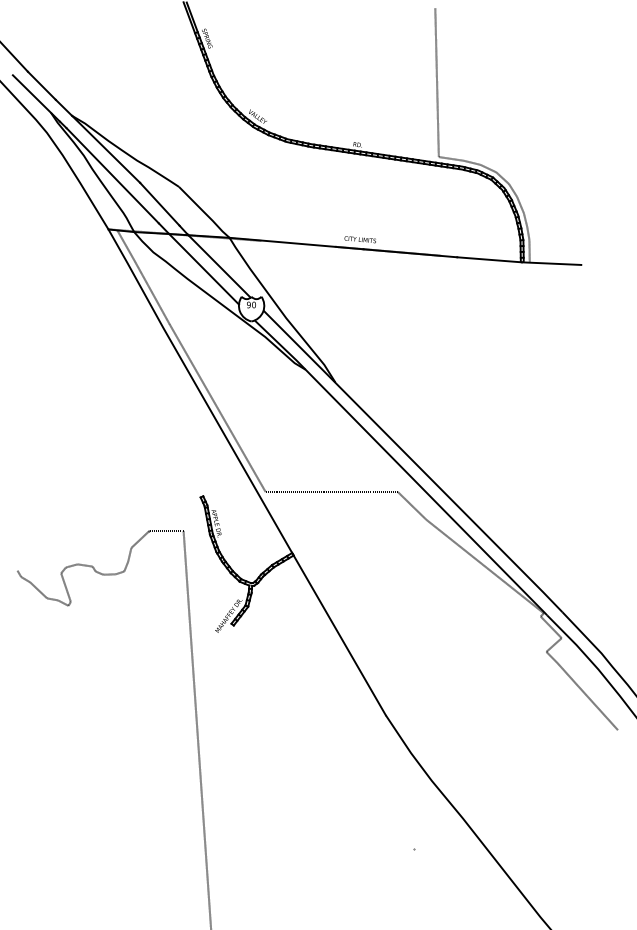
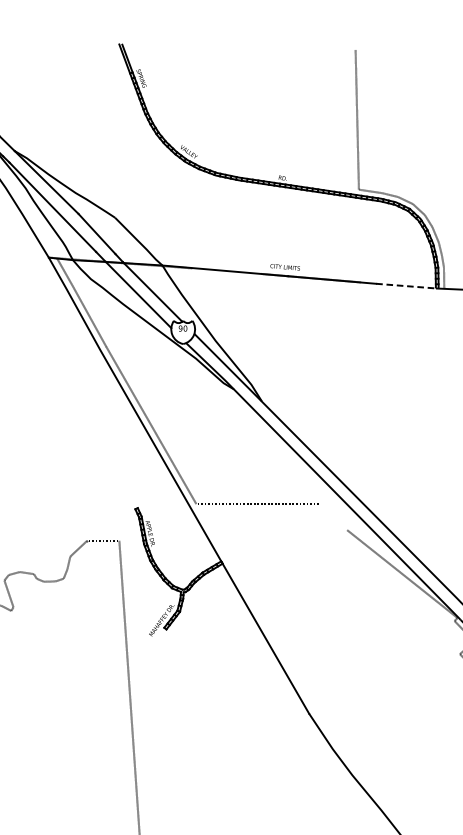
line: (490, 259) -> (407, 285), solid -> dashed
line: (411, 505) -> (333, 516), removed

